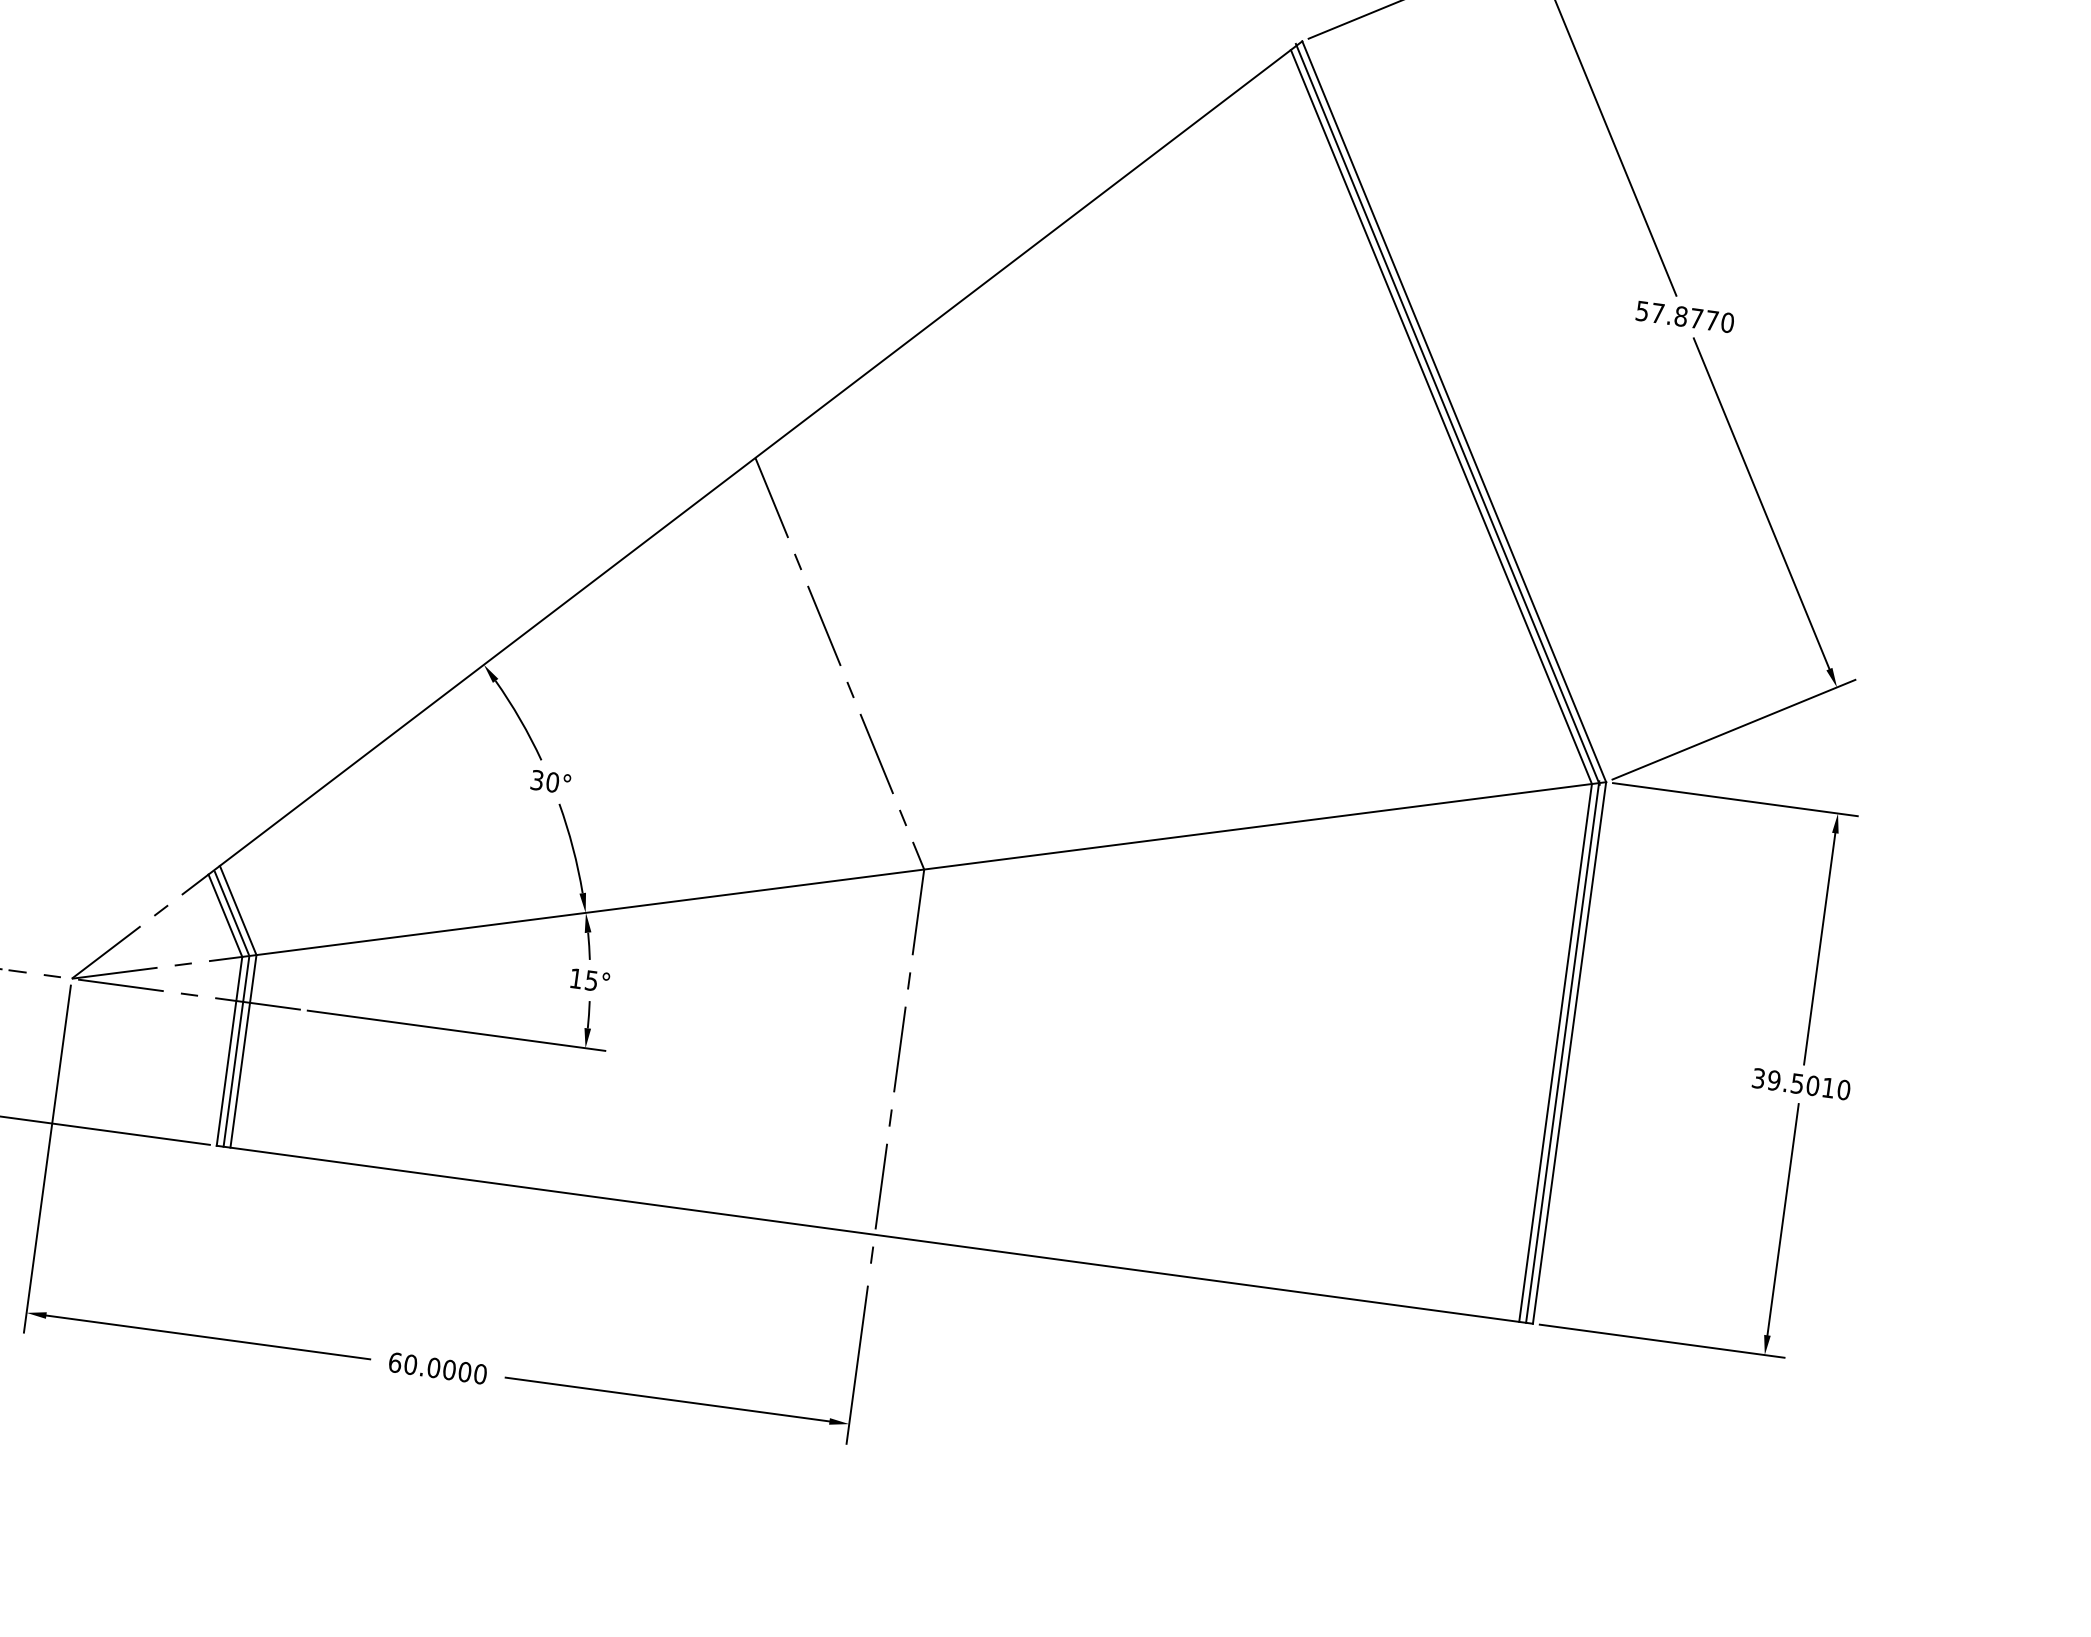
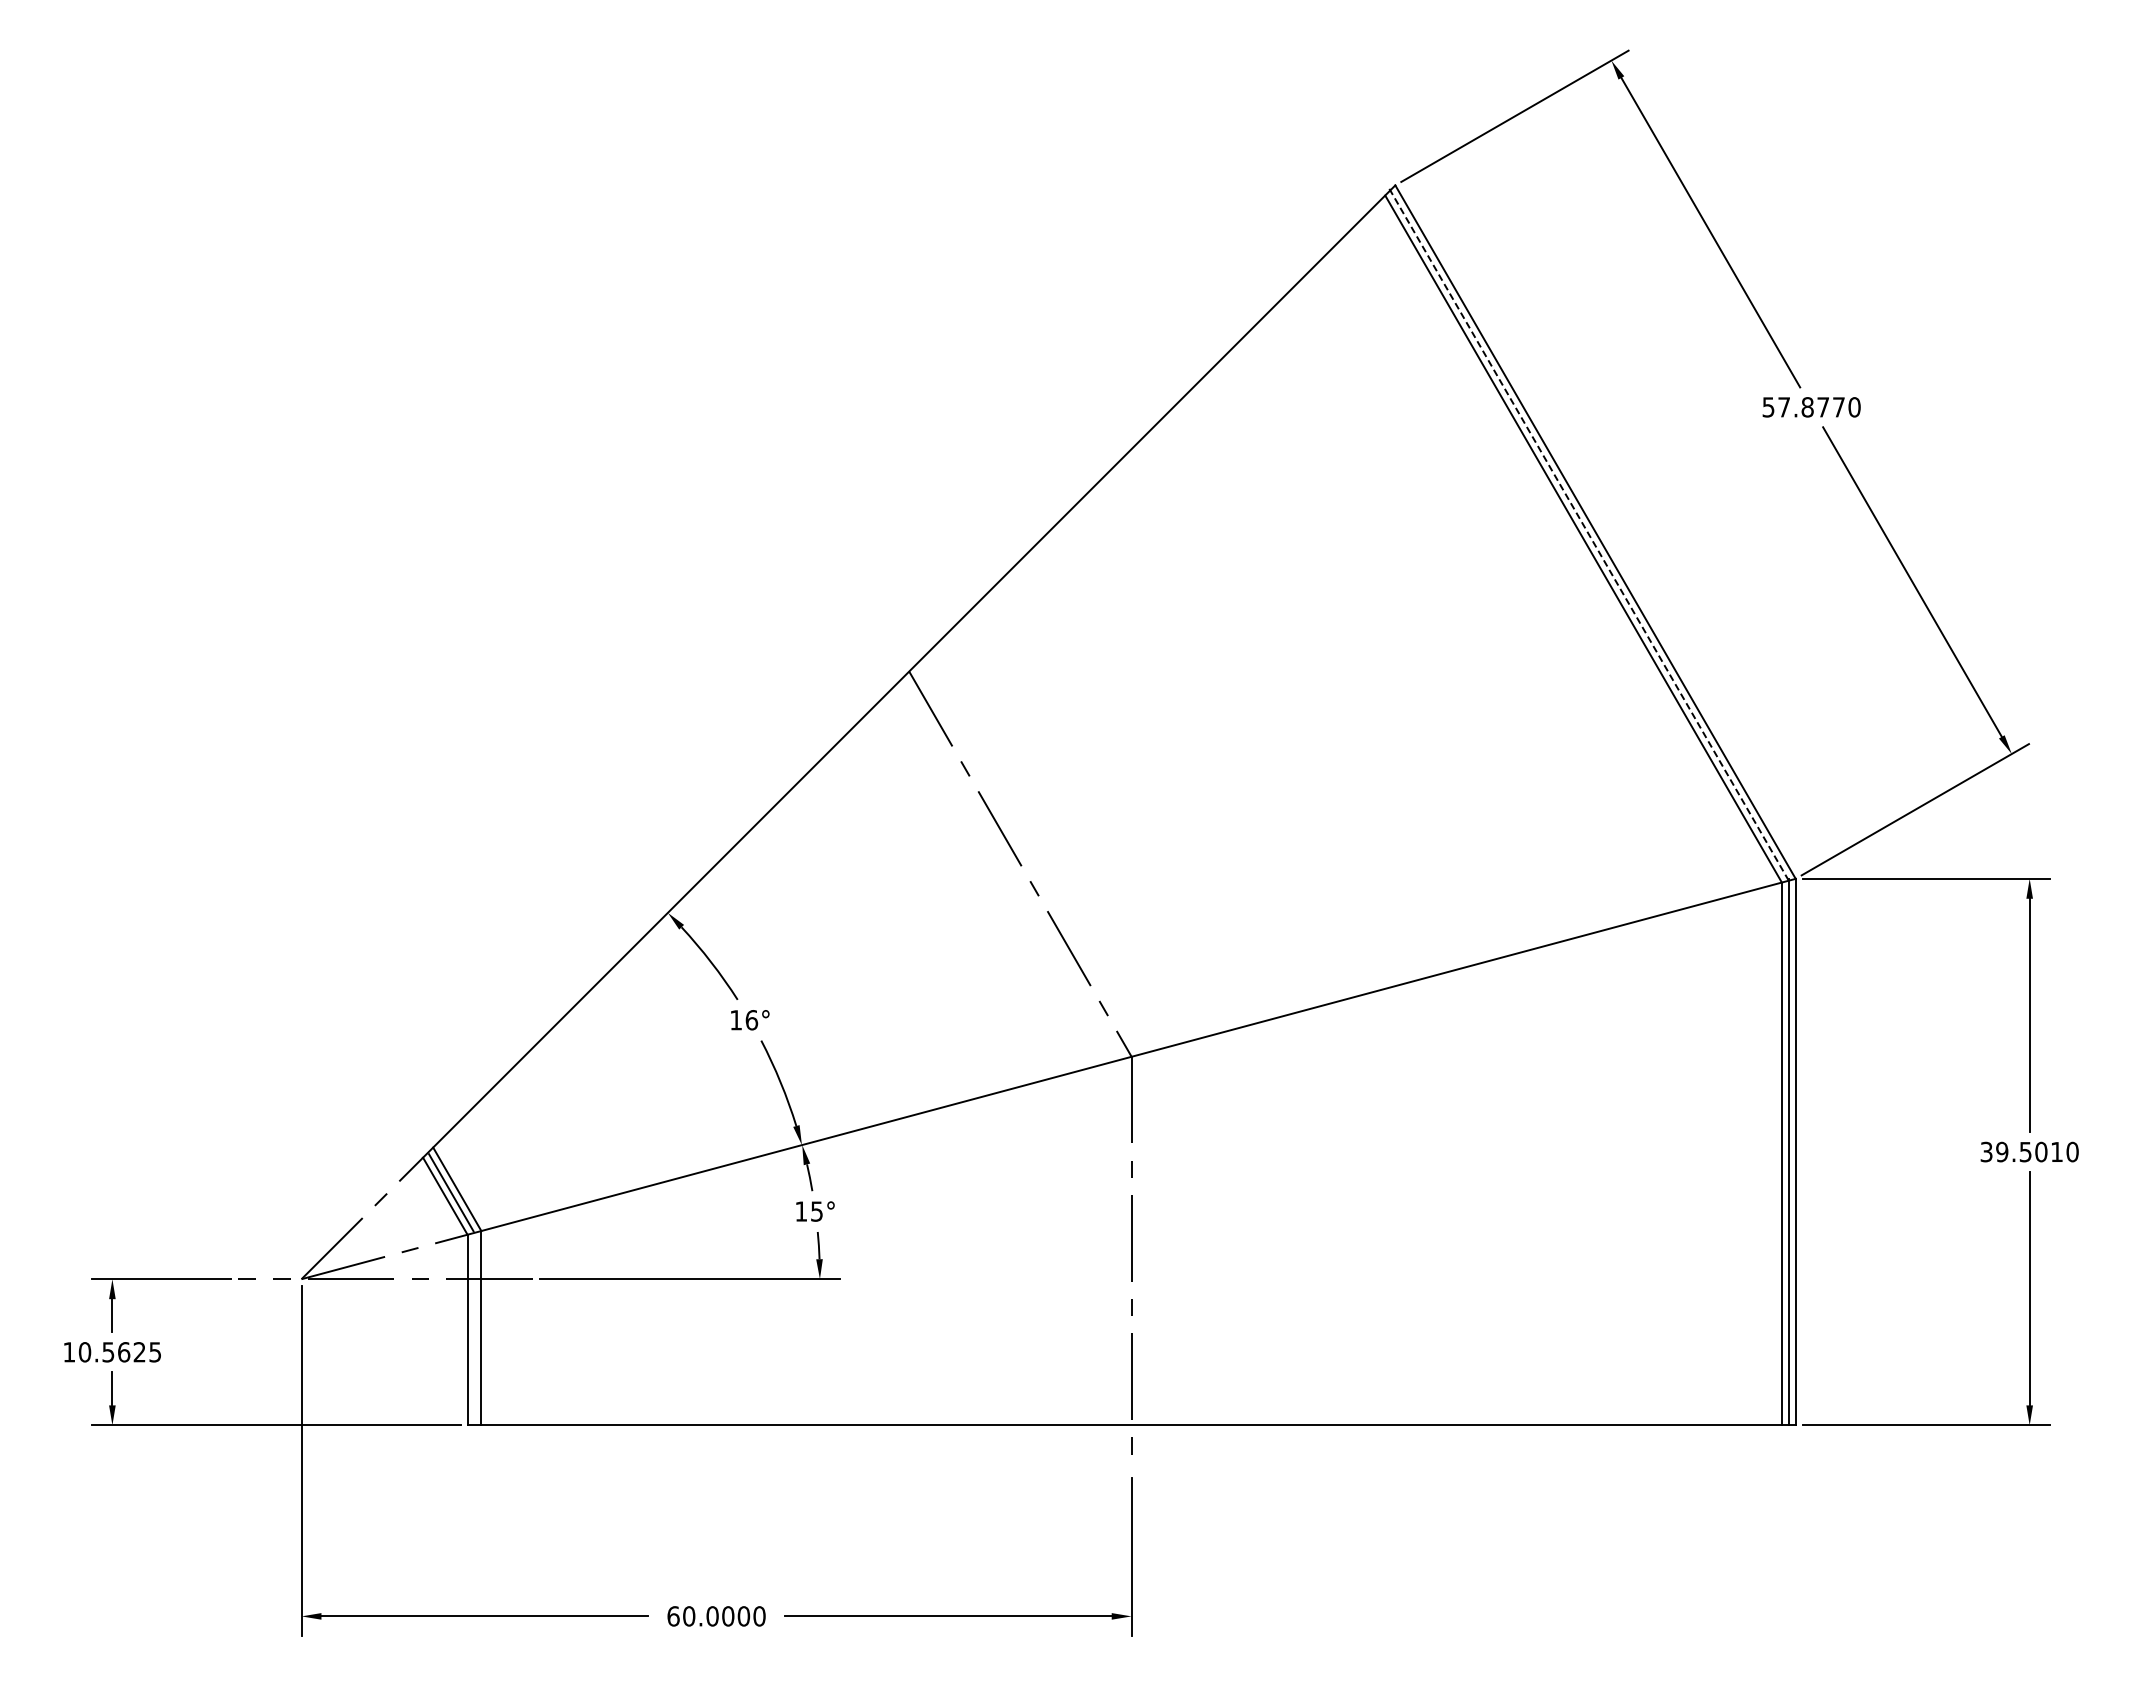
line: (1447, 415) -> (1589, 536), solid -> dashed
text: (545, 781) -> (744, 1020), 30° -> 16°
line: (236, 1051) -> (474, 1329), removed

